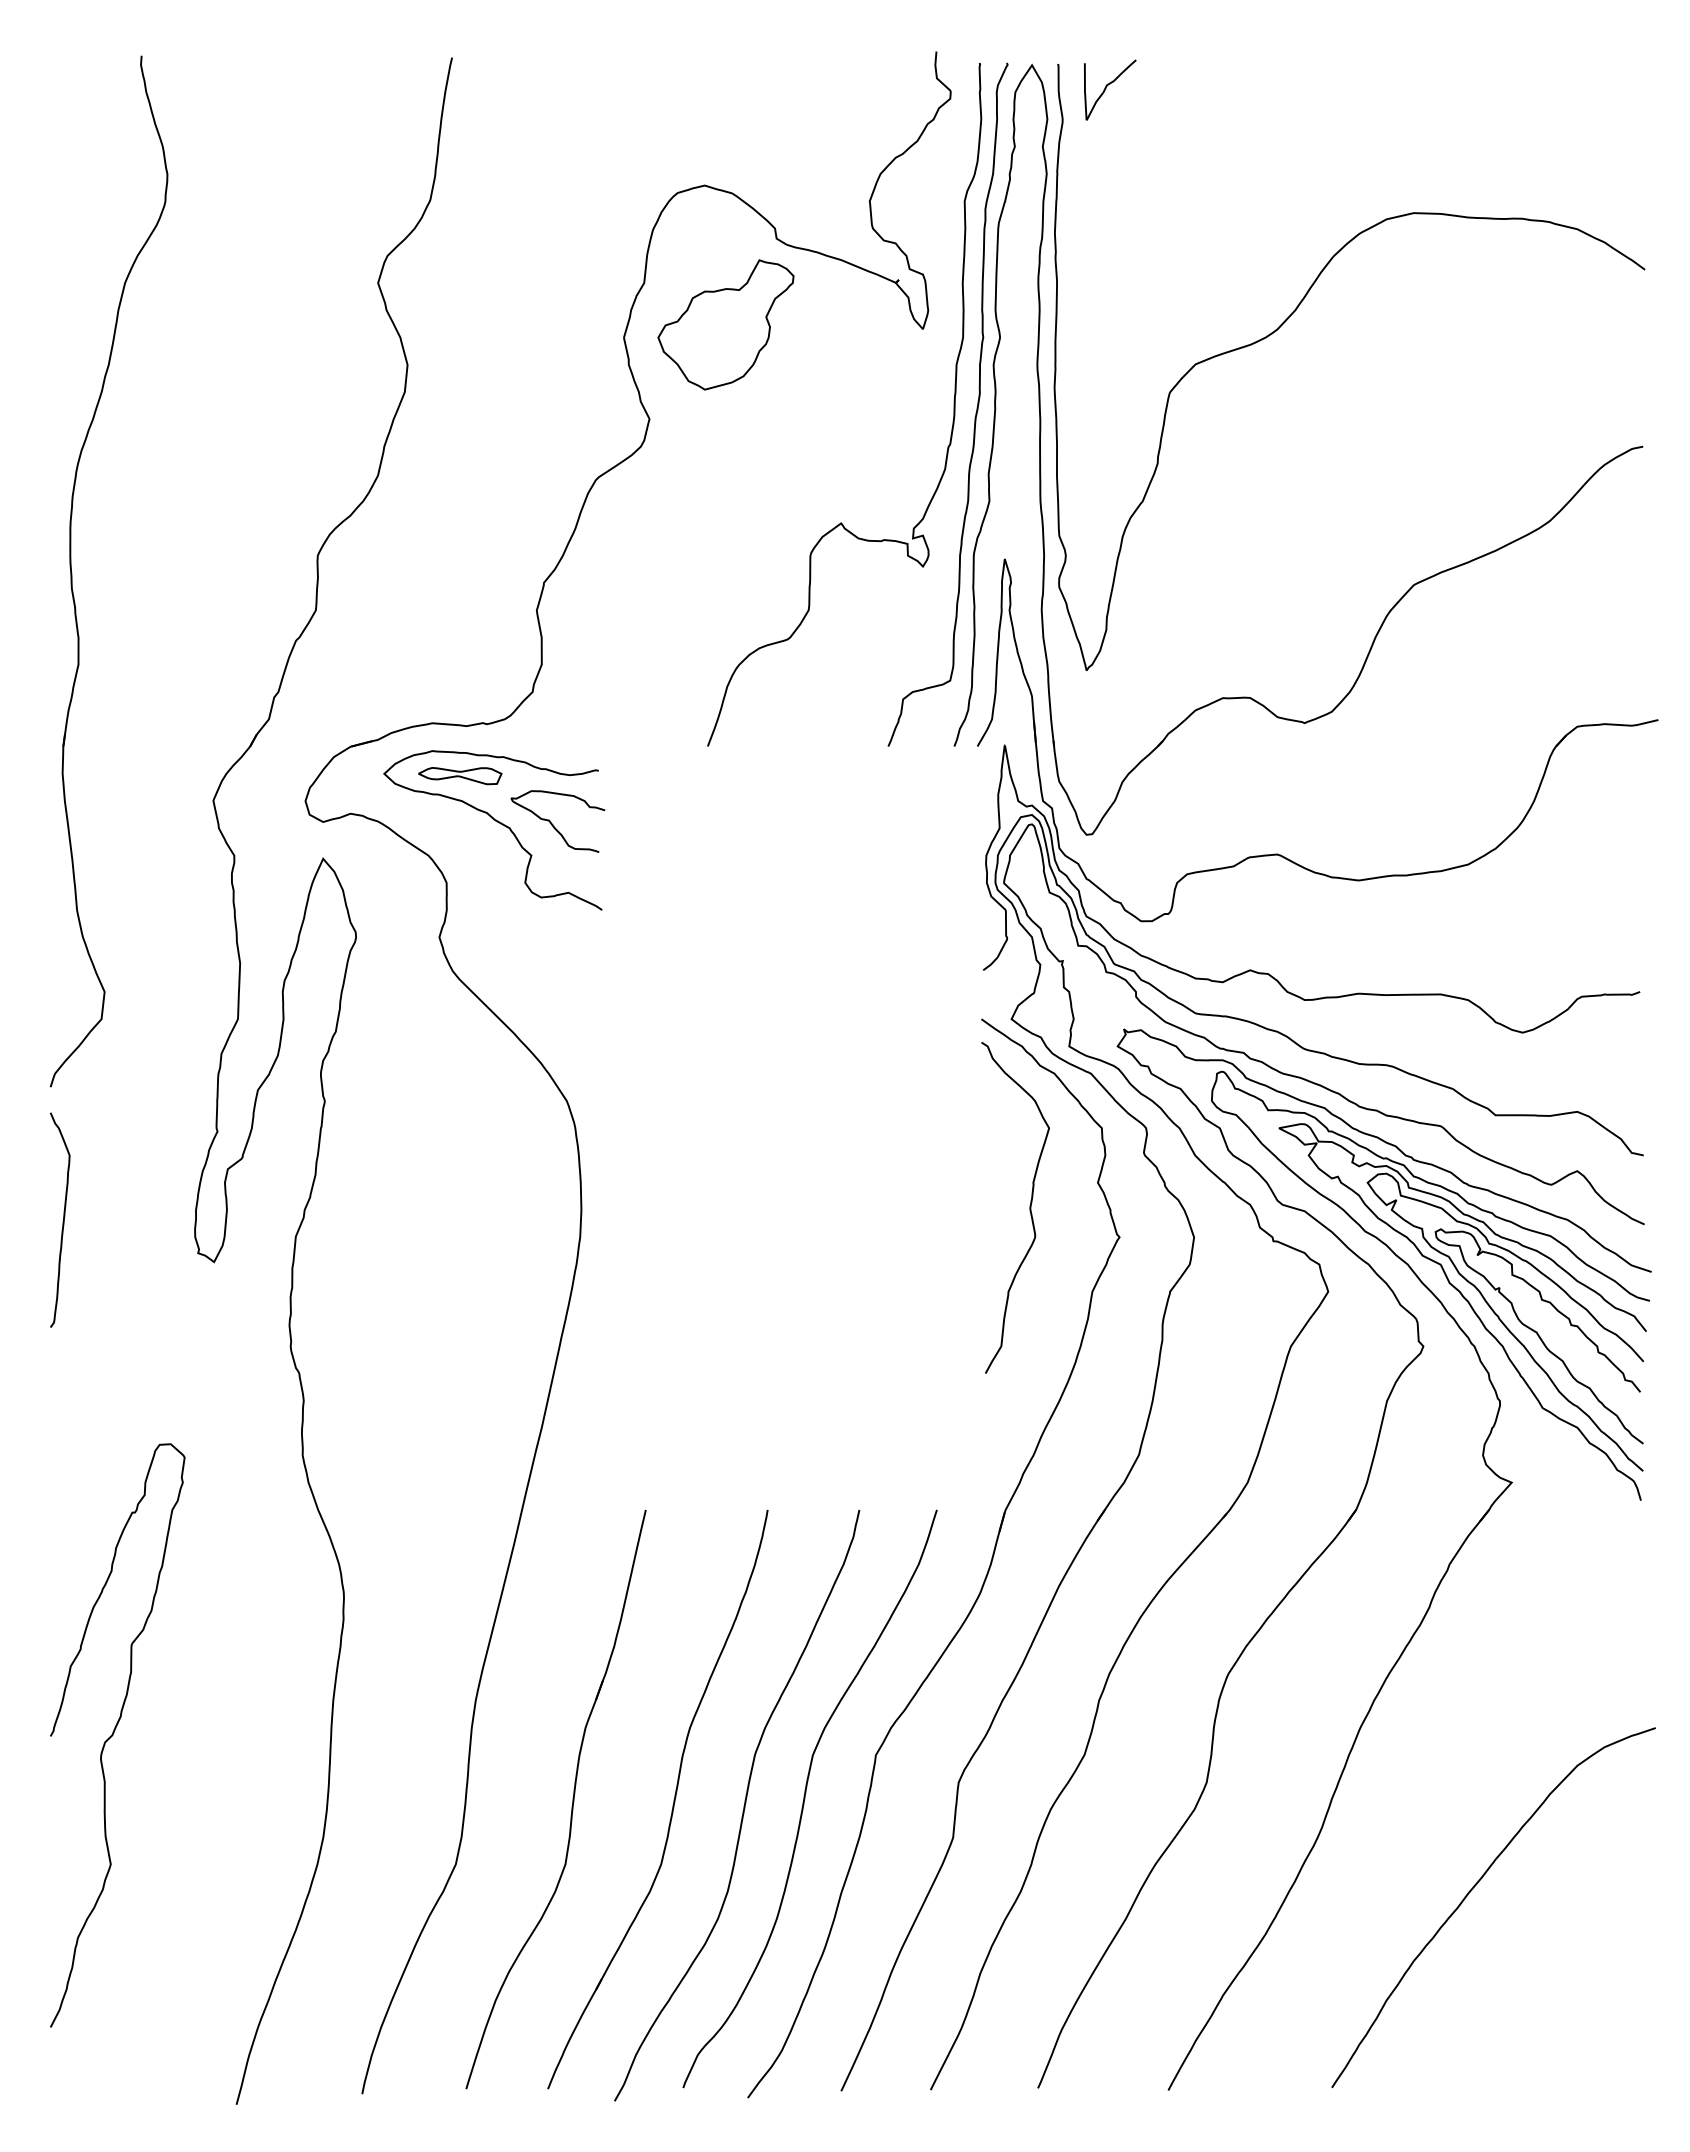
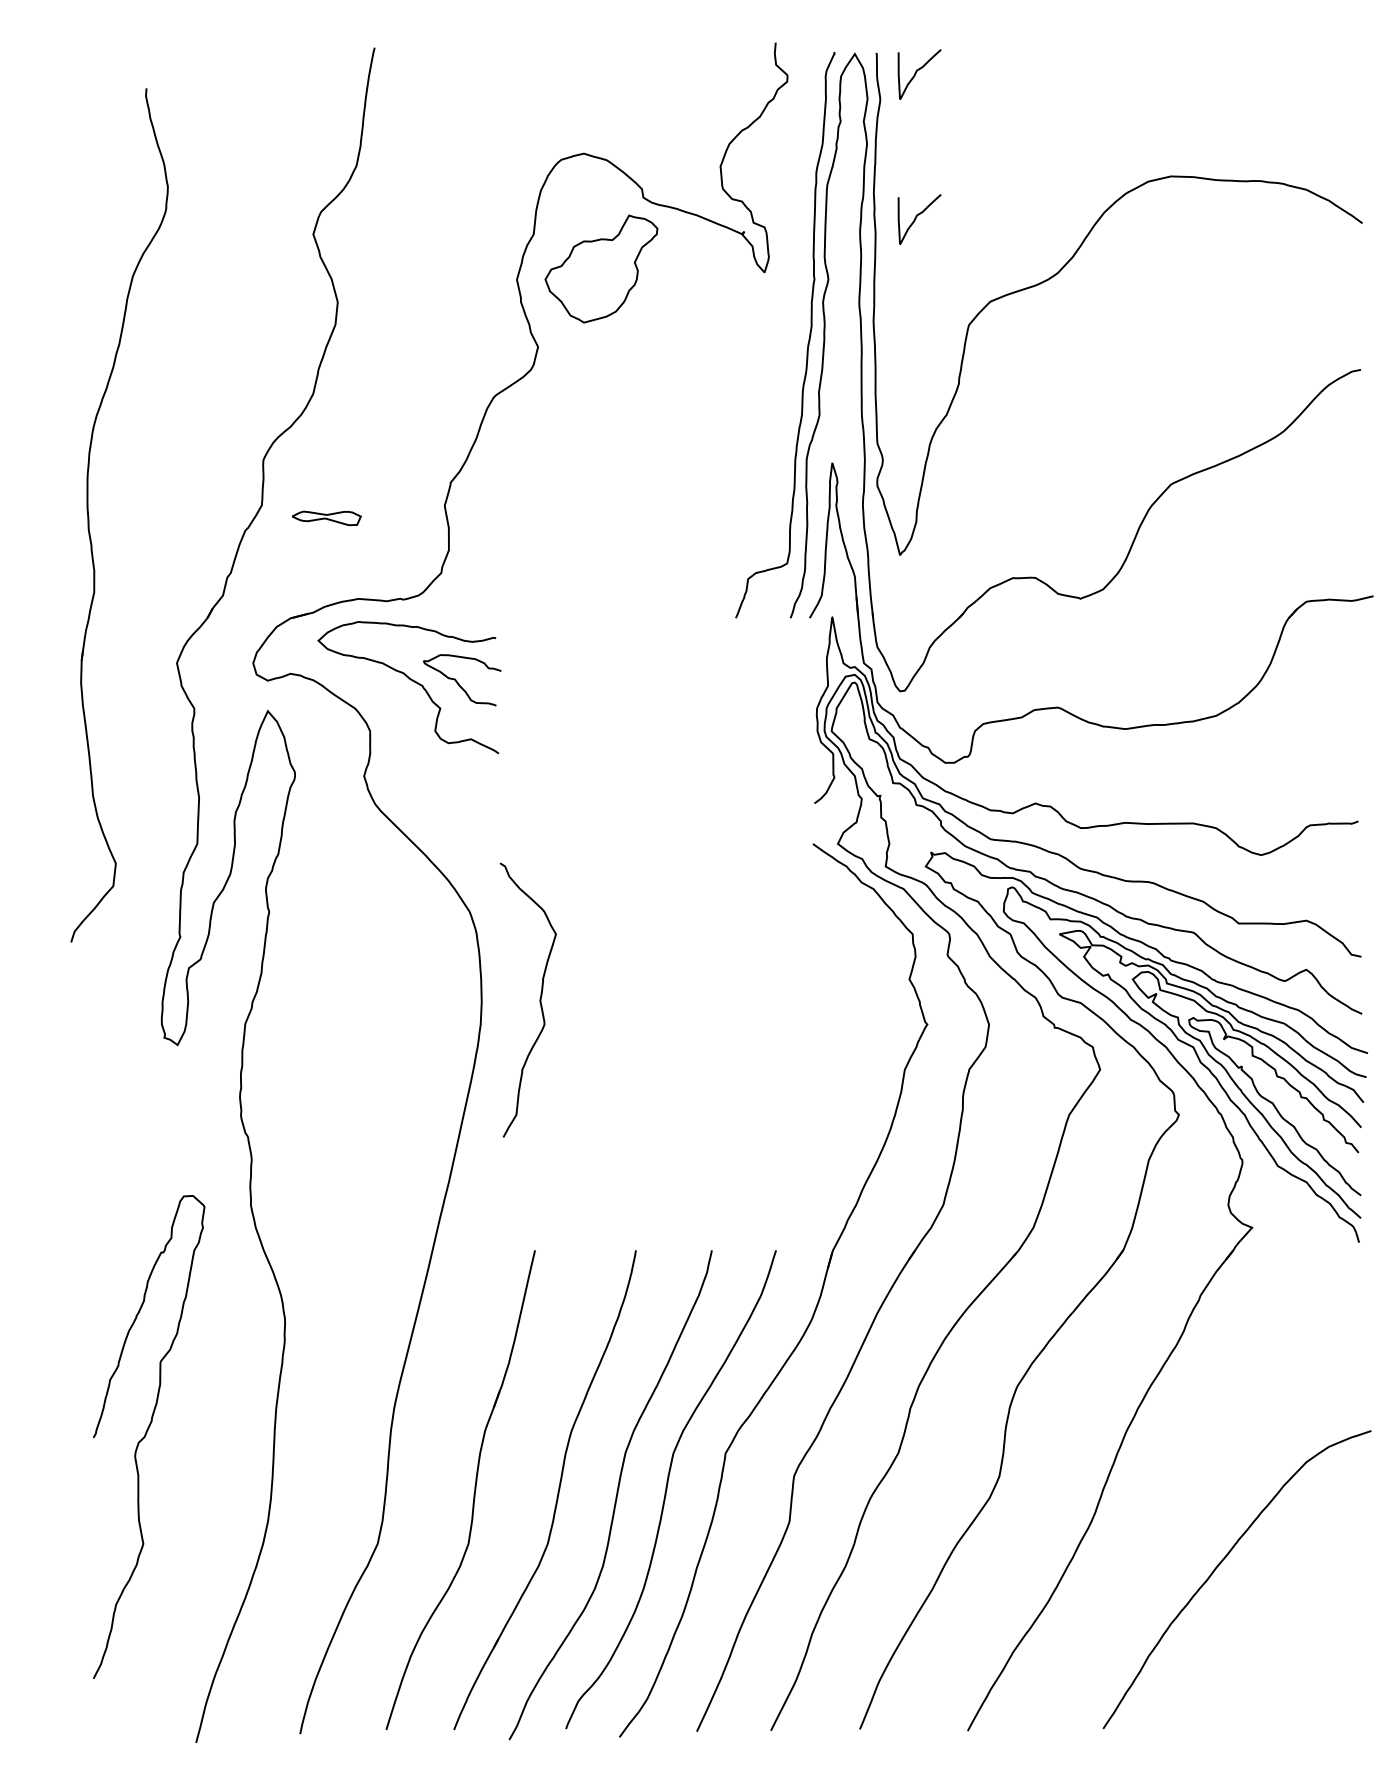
curve: (1106, 263) -> (916, 218), added
curve: (953, 404) -> (789, 334), removed
part: (72, 572) -> (89, 516), moved
part: (460, 776) -> (326, 518), moved
curve: (1029, 1207) -> (539, 999), moved
curve: (62, 1221) -> (52, 1011), removed
curve: (114, 1733) -> (146, 1435), moved

